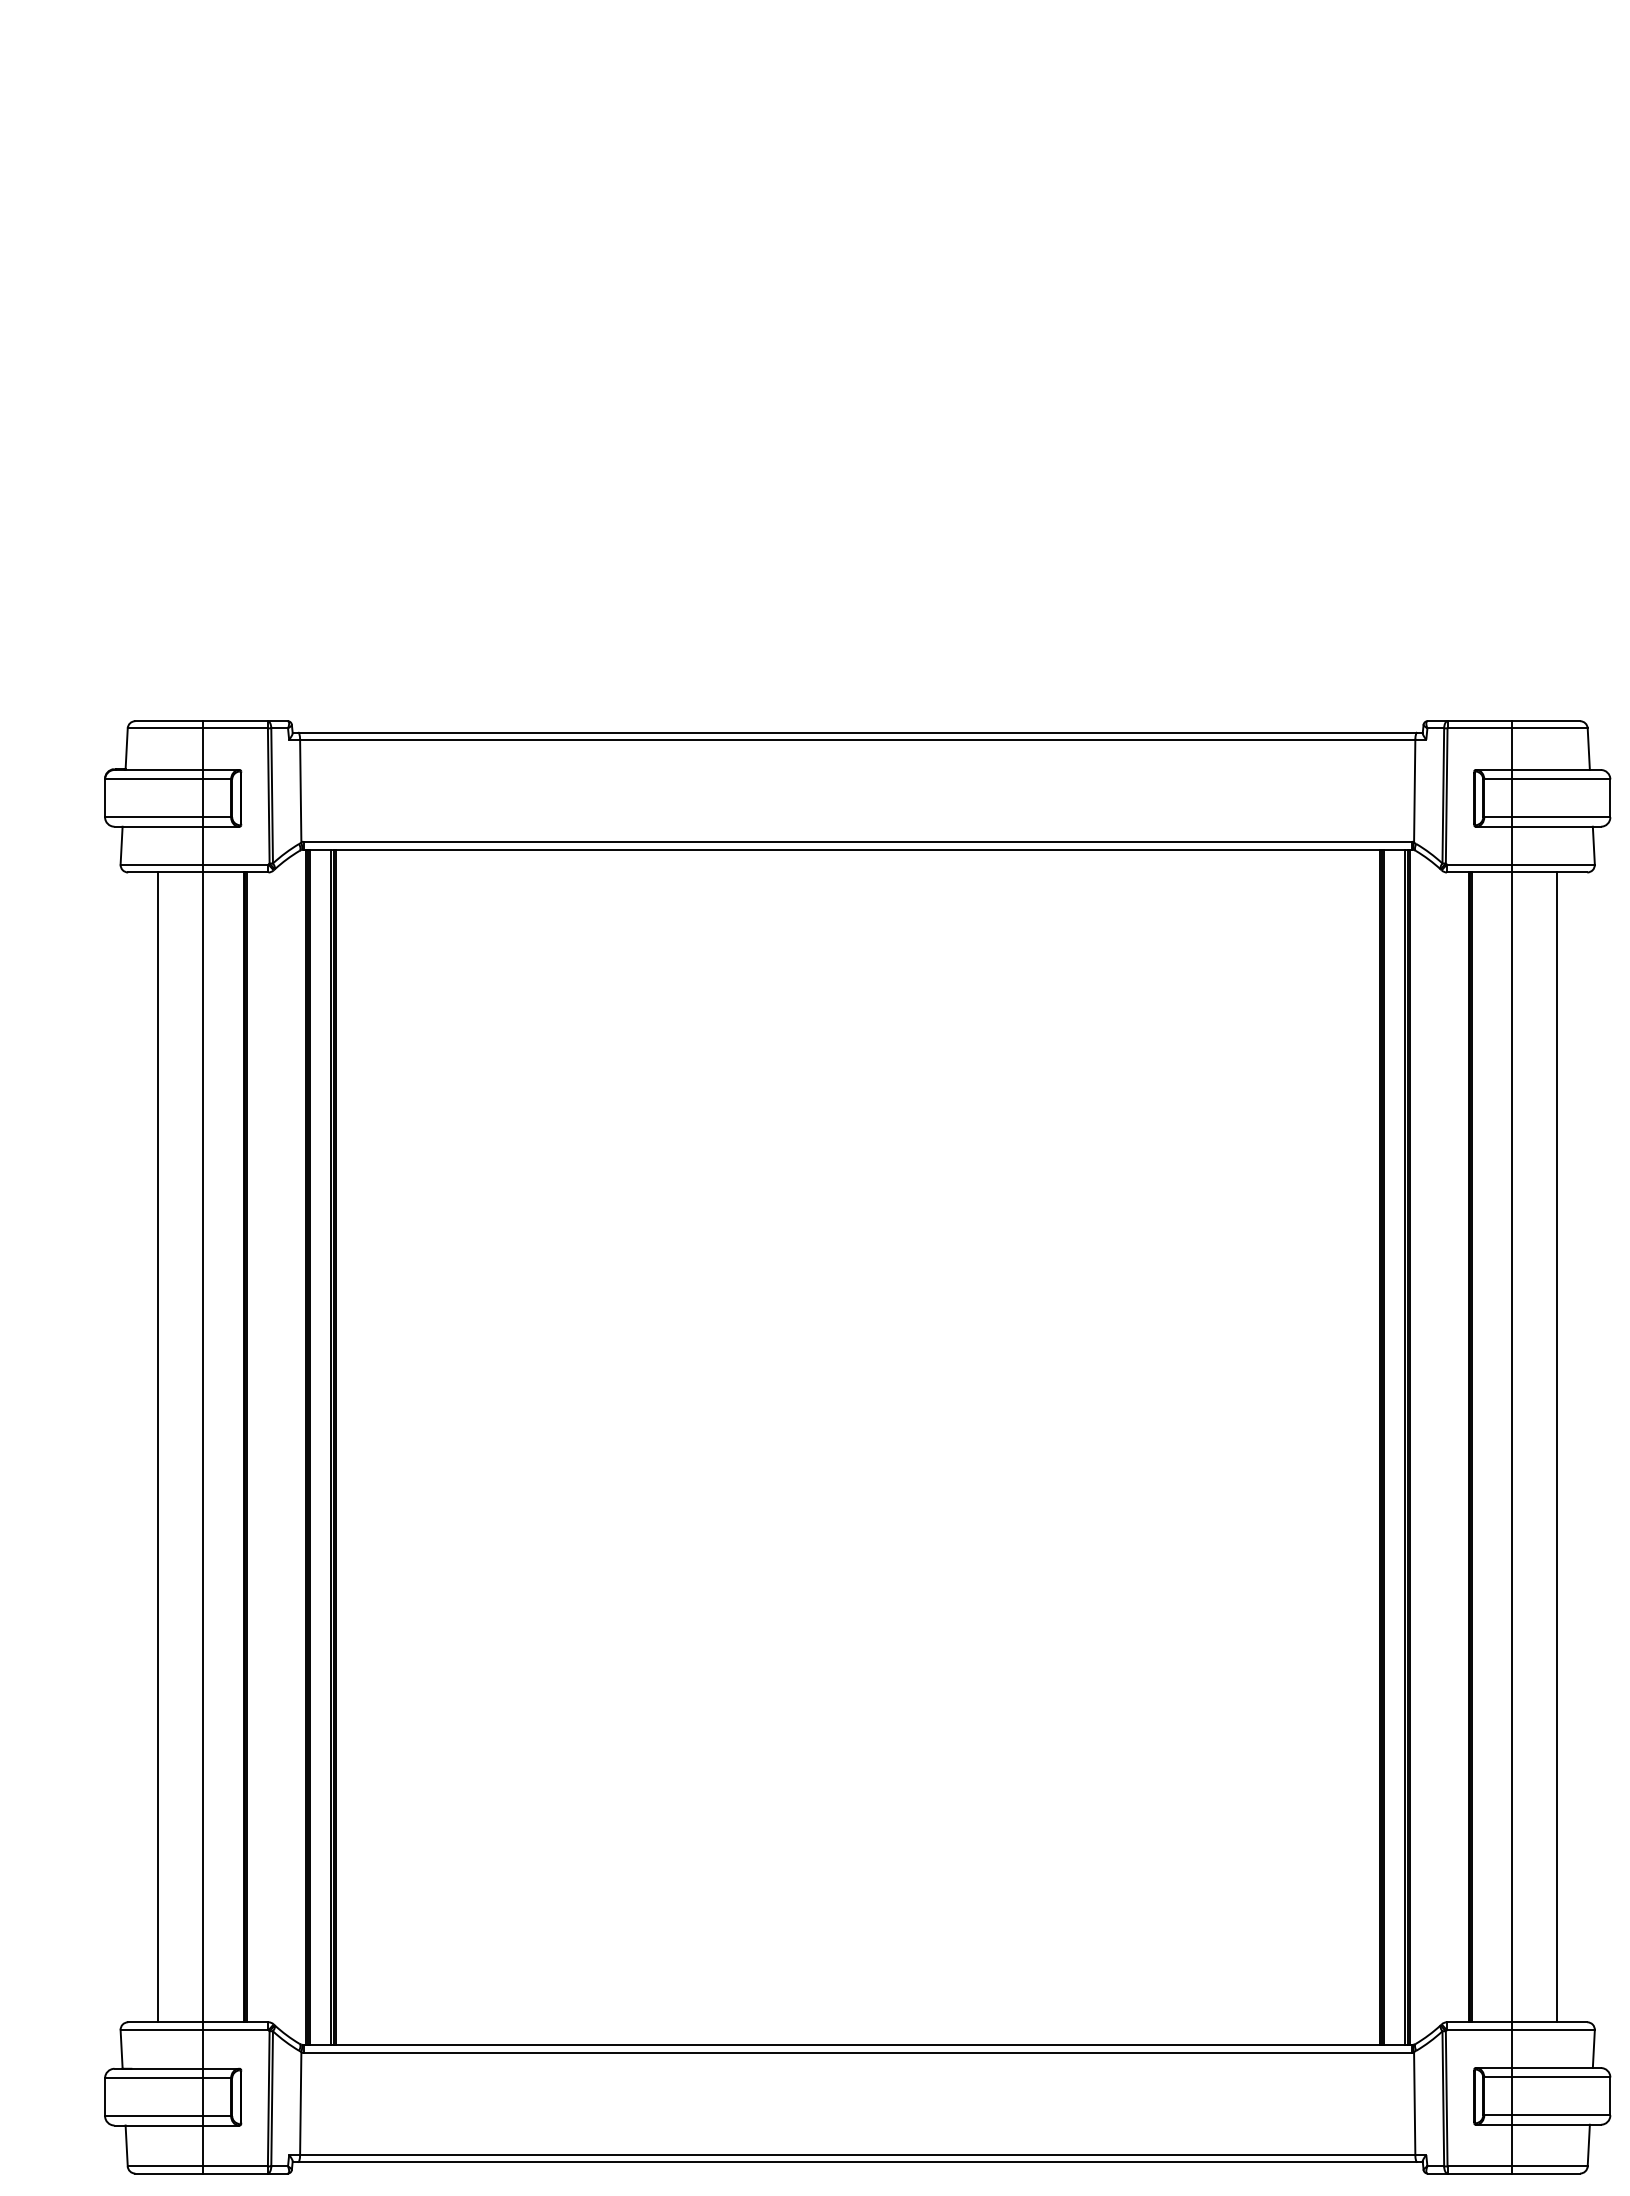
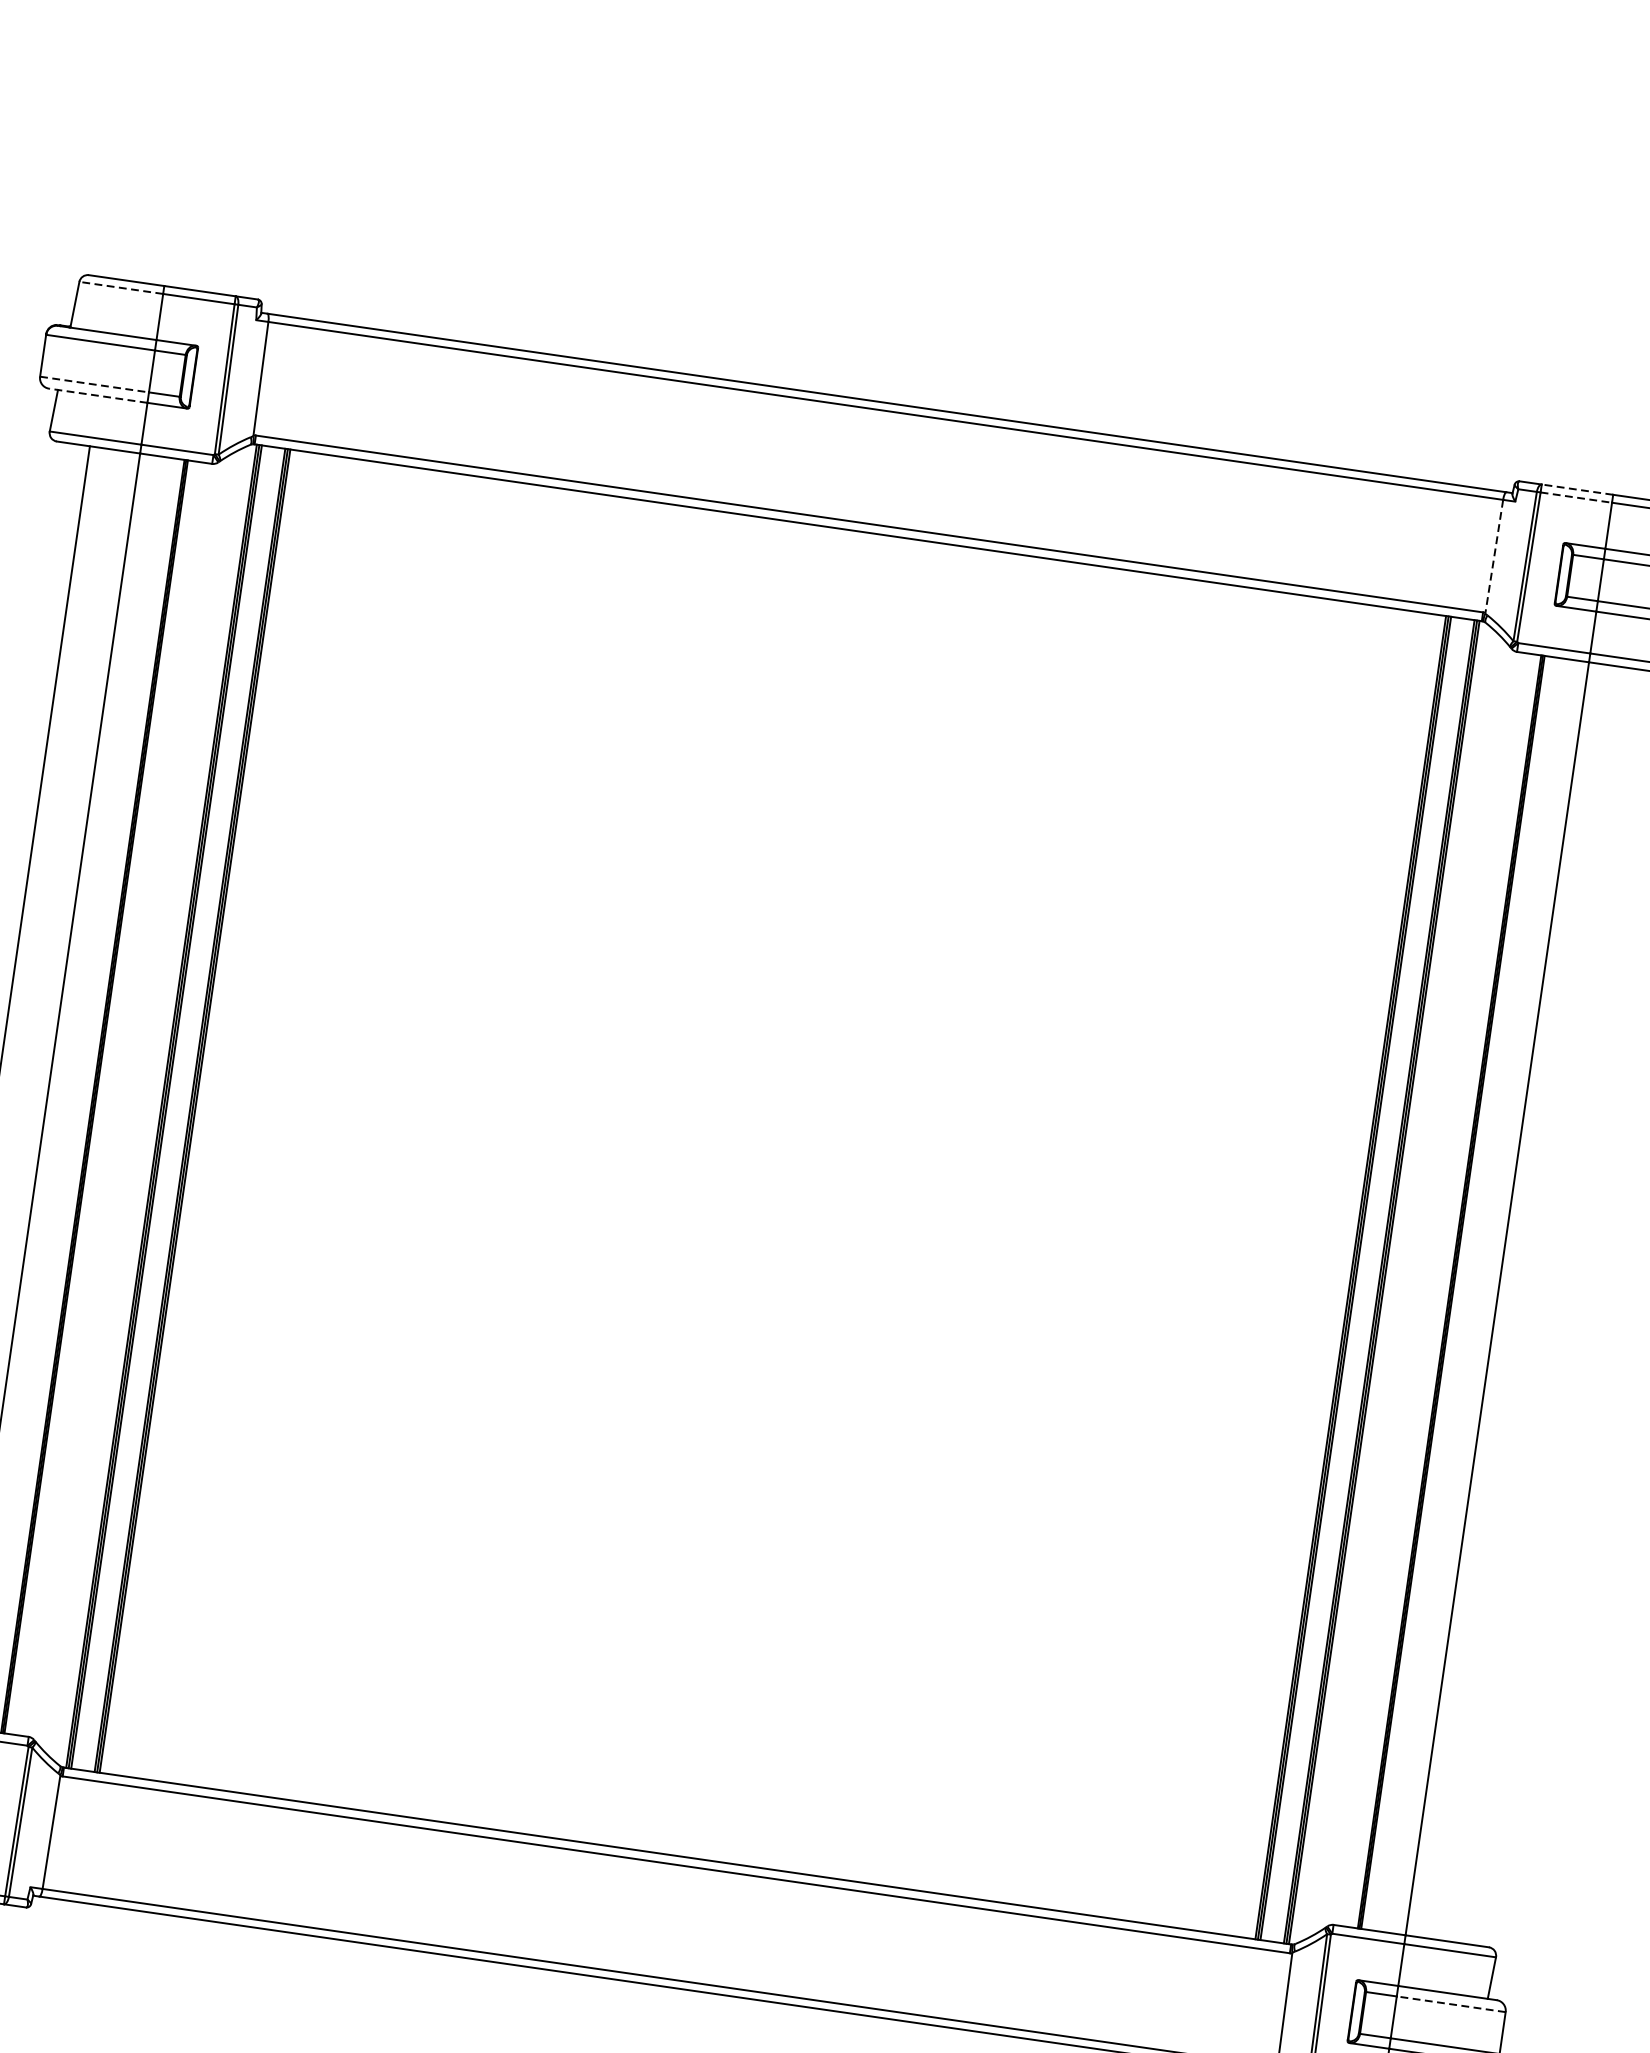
line: (1479, 721) -> (1577, 489), solid -> dashed
line: (165, 728) -> (121, 288), solid -> dashed
line: (1480, 728) -> (1577, 497), solid -> dashed
line: (1414, 791) -> (1493, 557), solid -> dashed
line: (154, 817) -> (94, 384), solid -> dashed
line: (158, 826) -> (97, 395), solid -> dashed
line: (1557, 1447) -> (1547, 1306), removed
line: (1560, 2077) -> (1450, 2004), solid -> dashed

